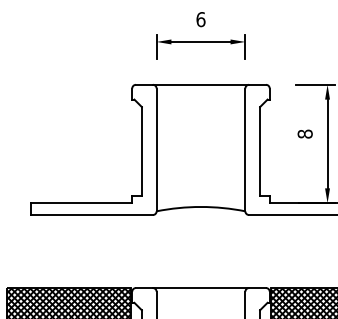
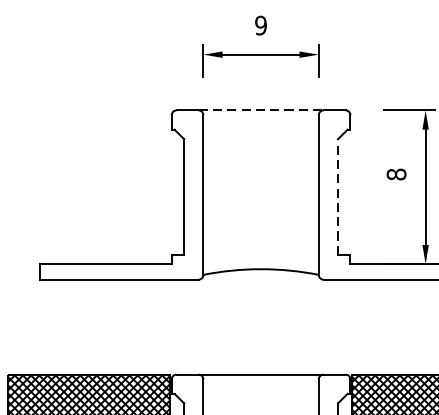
text: (200, 19) -> (260, 25), 6 -> 9
line: (201, 84) -> (261, 109), solid -> dashed
line: (260, 150) -> (338, 195), solid -> dashed

